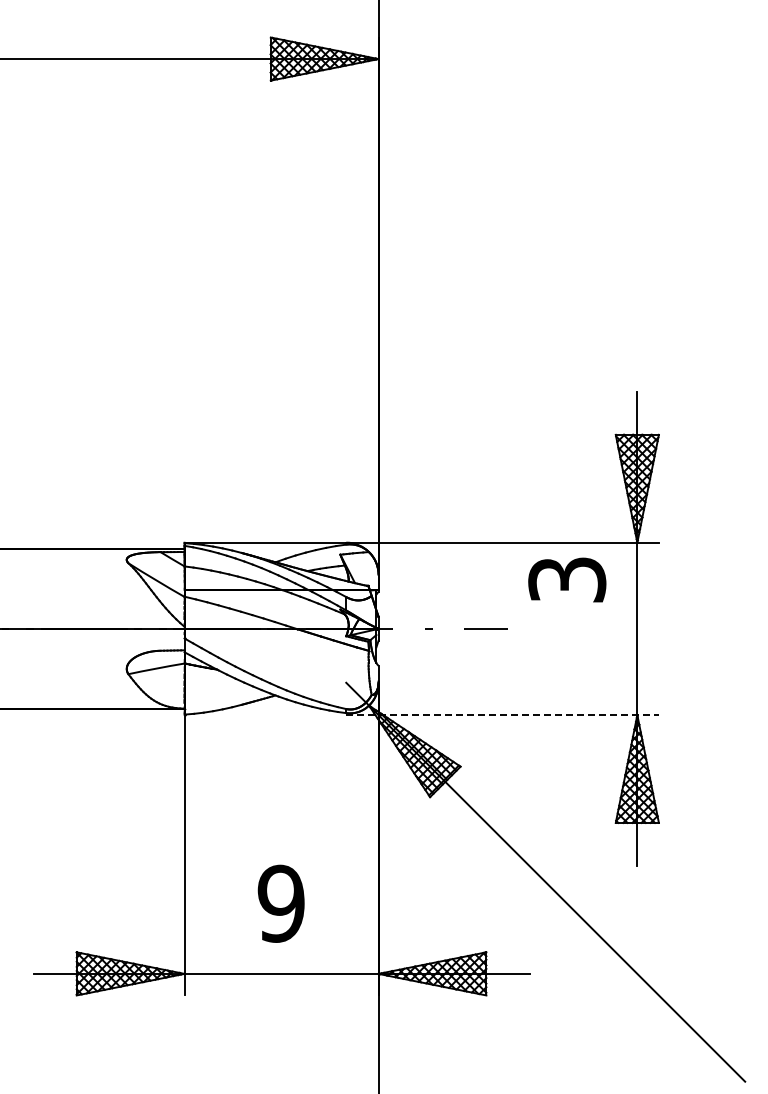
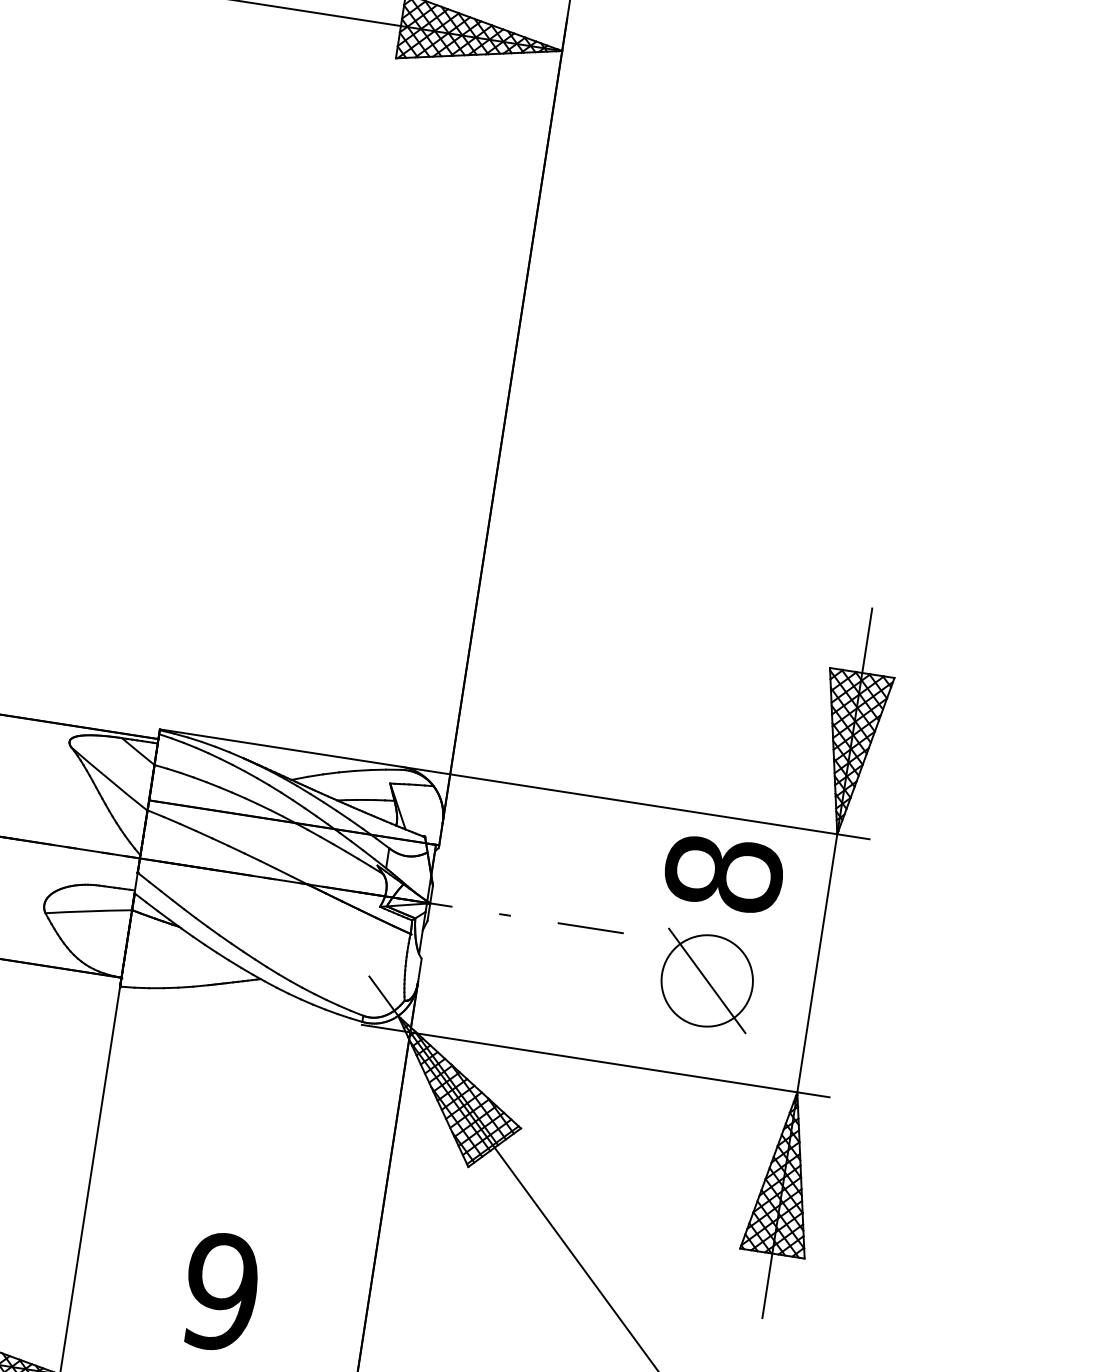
text: (567, 579) -> (724, 873), 3 -> 8
part: (567, 651) -> (707, 980), added
line: (503, 715) -> (597, 1061), dashed -> solid

